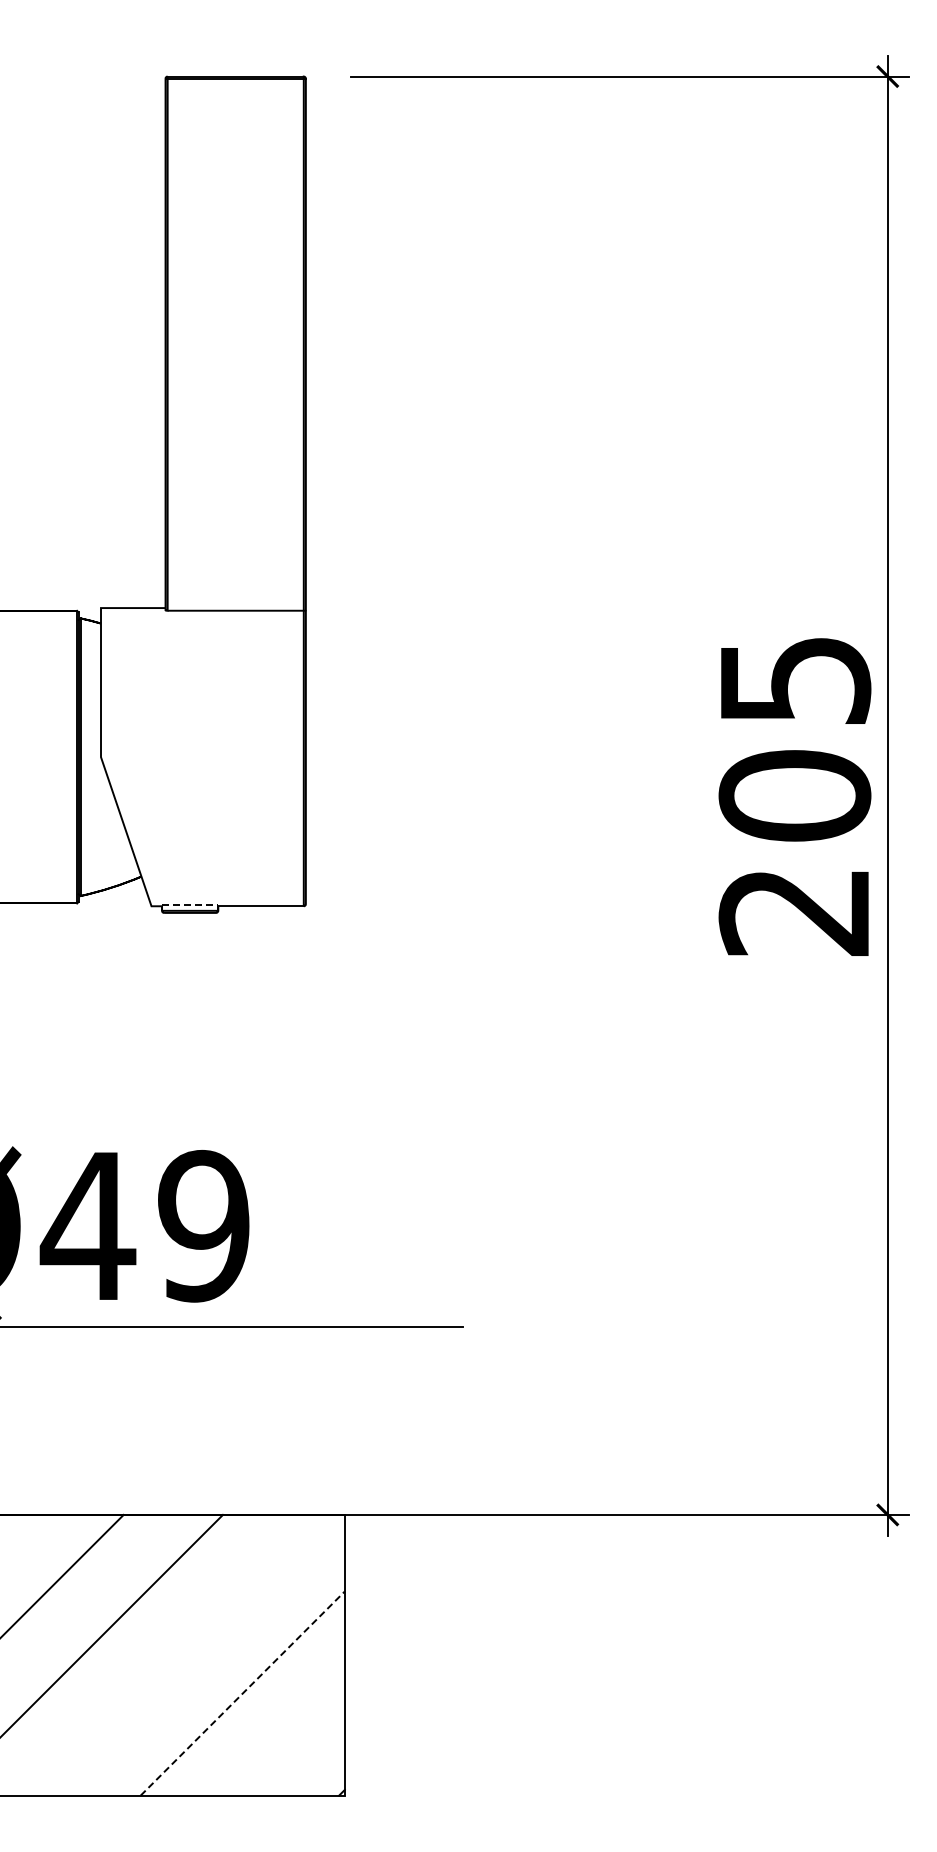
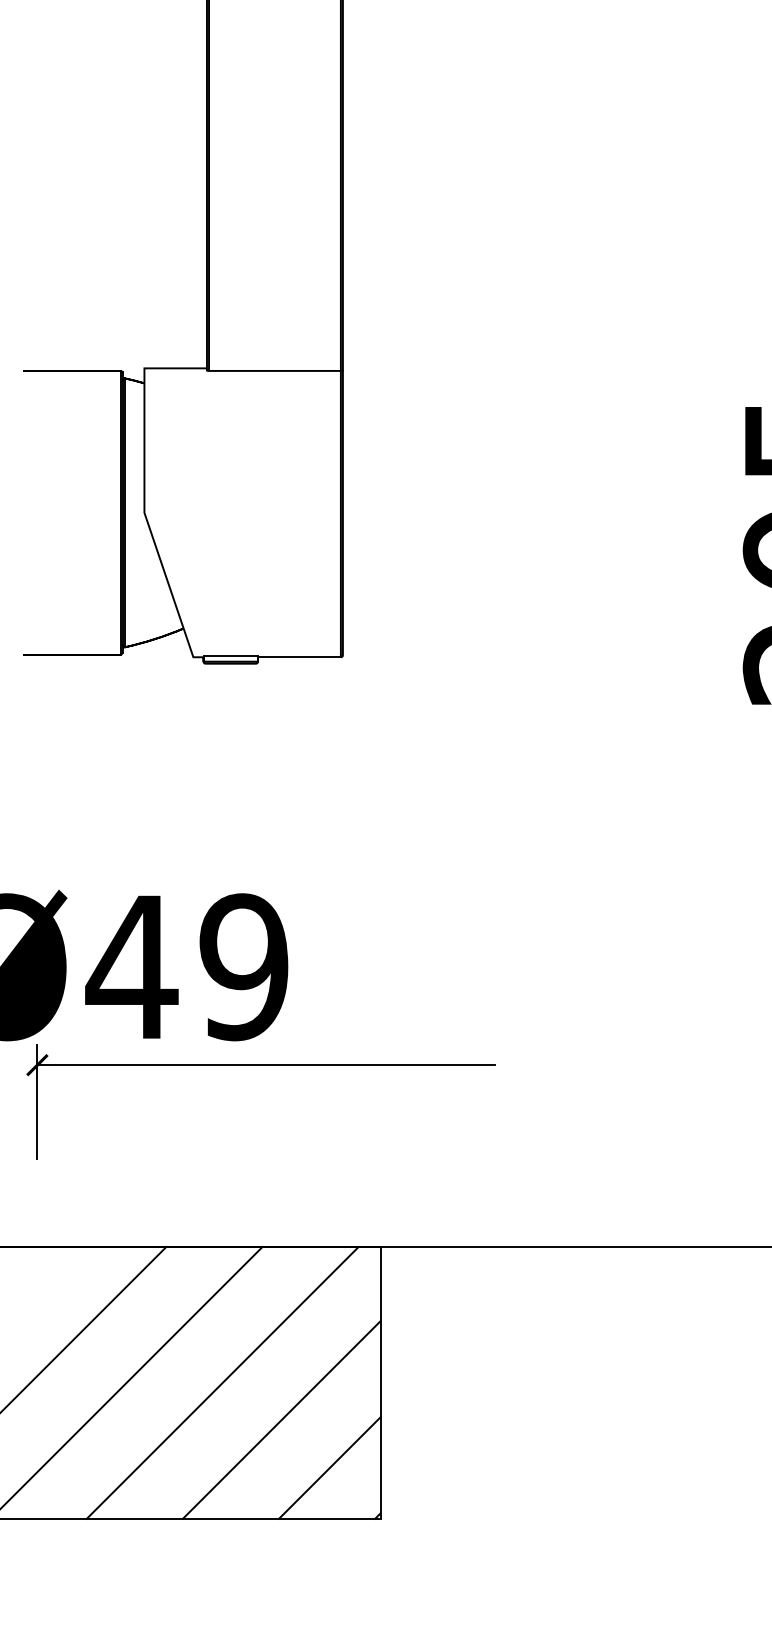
line: (190, 904) -> (231, 655), dashed -> solid
line: (181, 1654) -> (222, 1382), added
line: (243, 1693) -> (282, 1419), dashed -> solid
line: (291, 1742) -> (328, 1467), added

